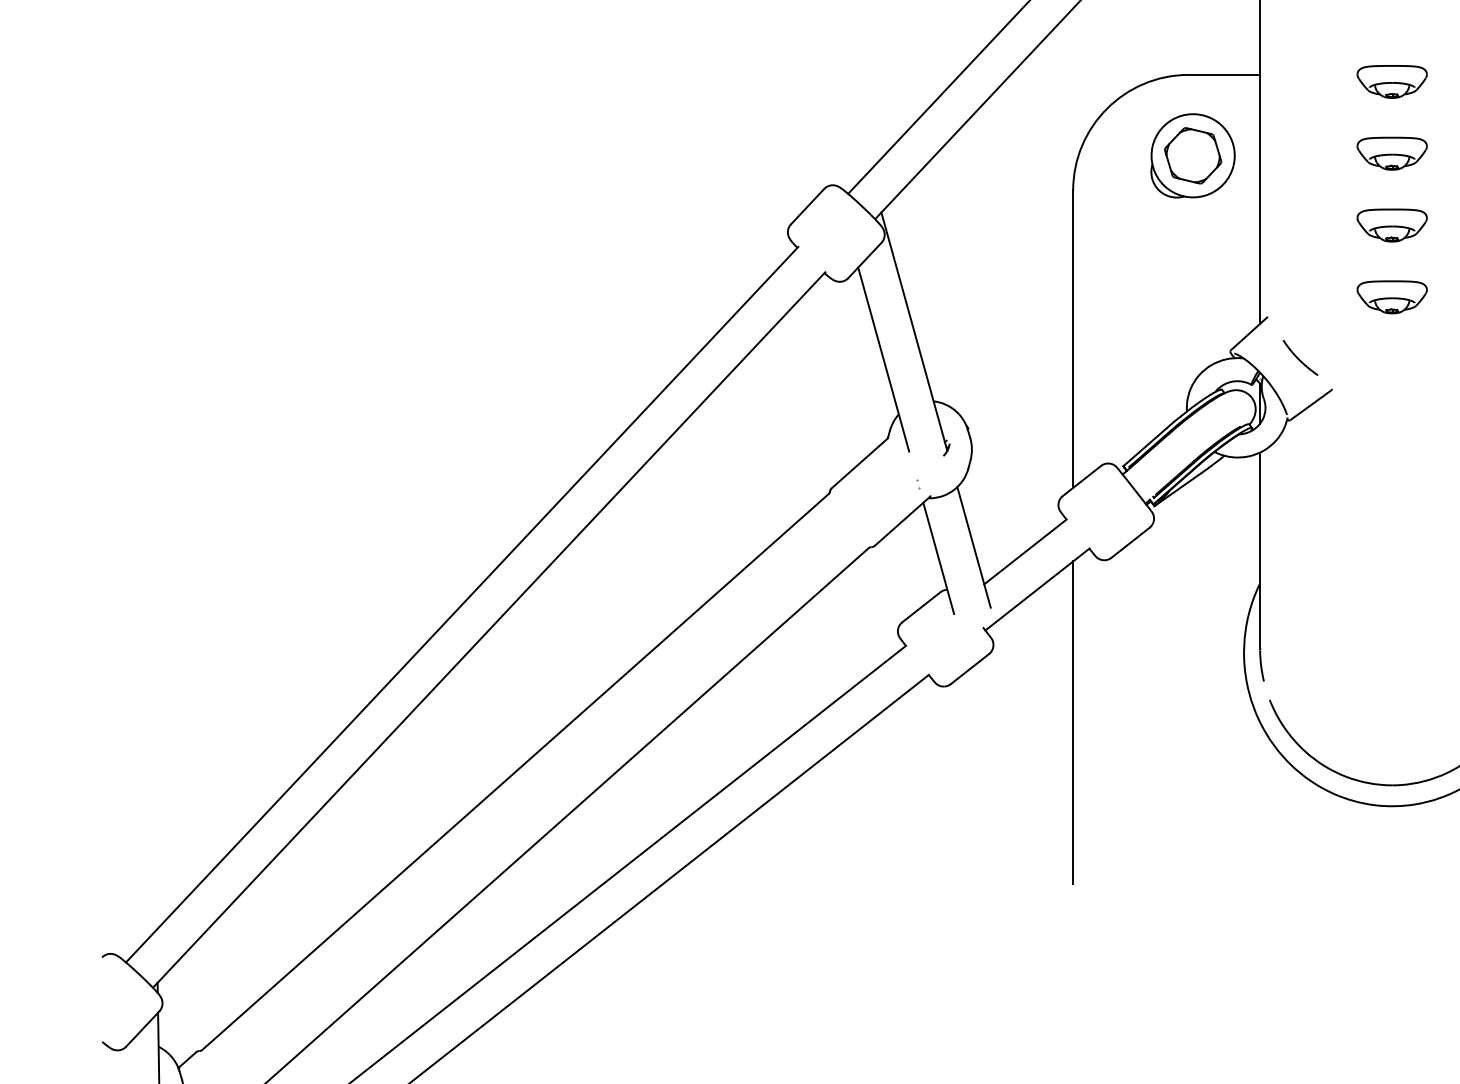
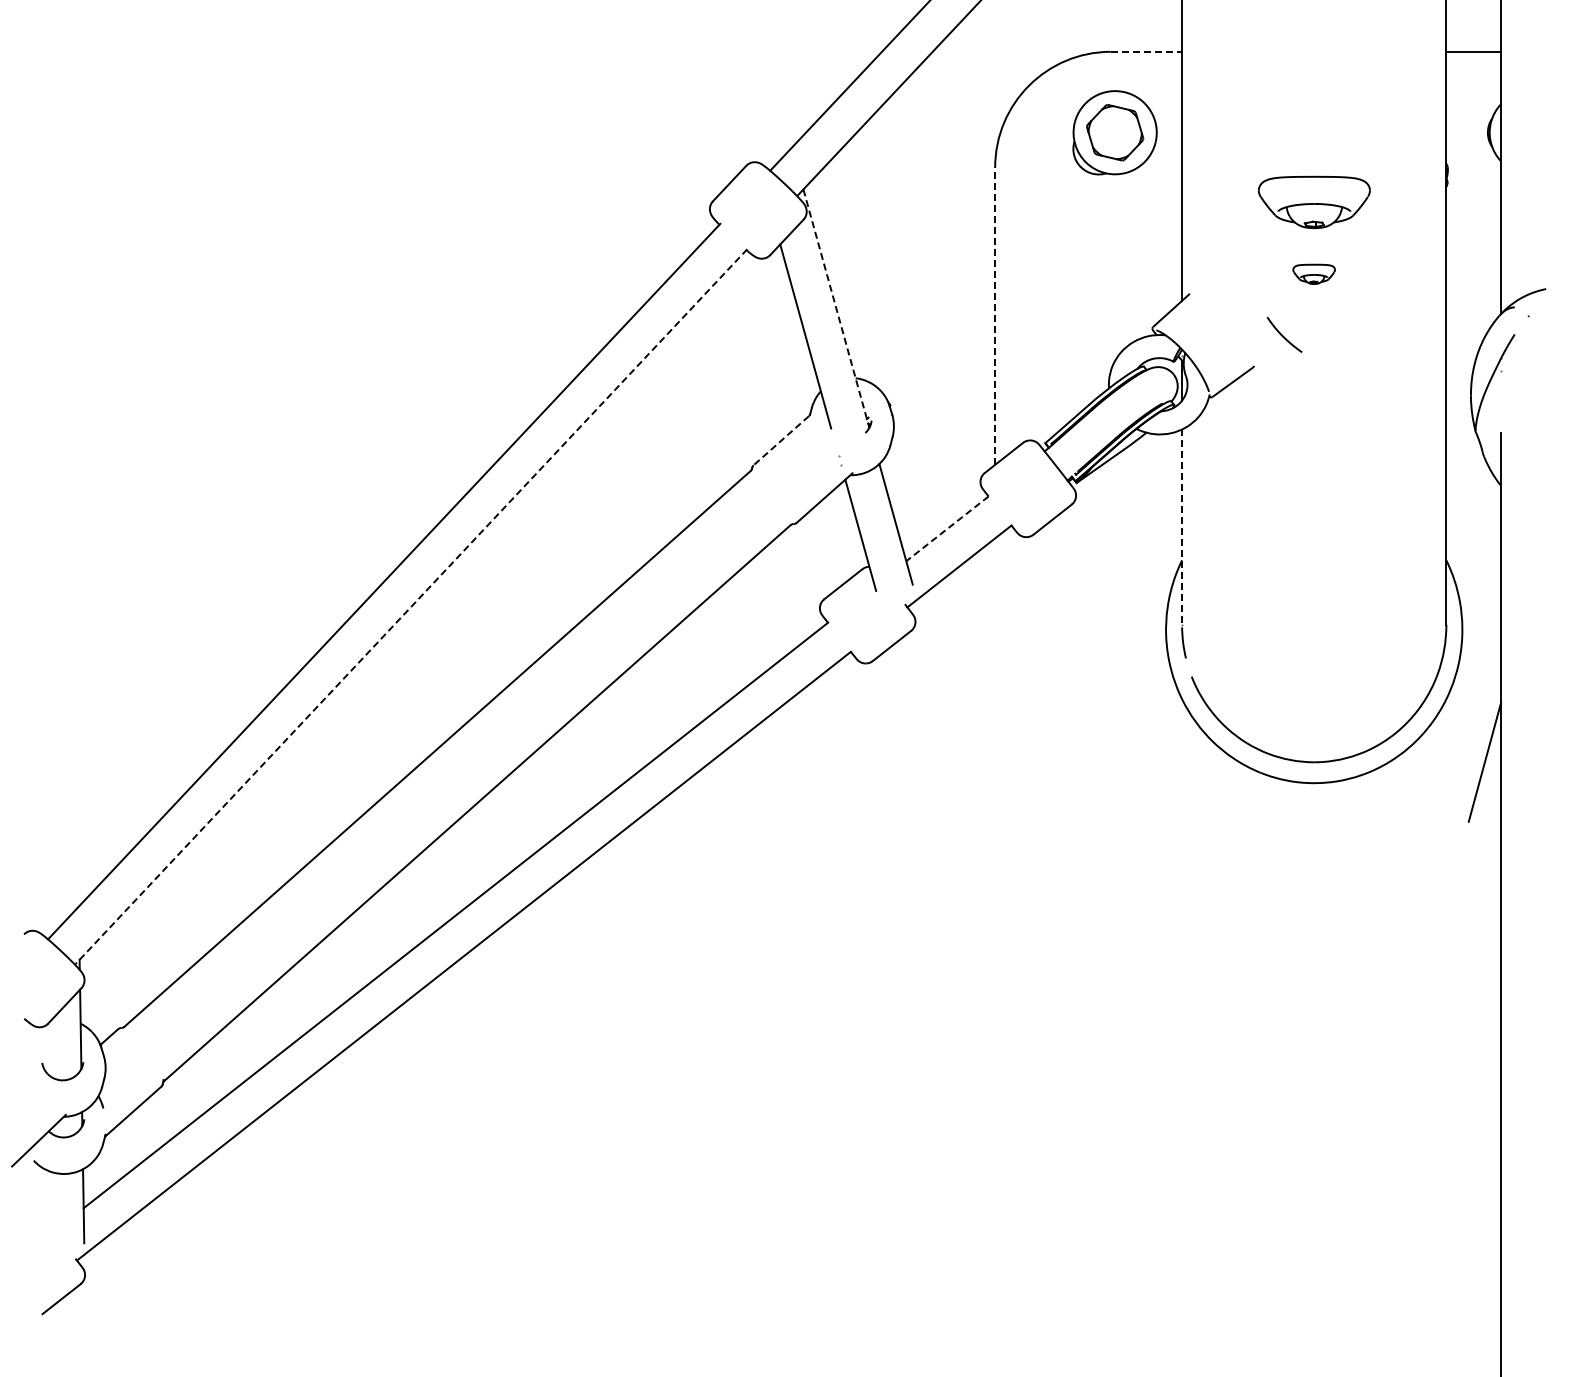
line: (1224, 74) -> (1146, 51), solid -> dashed
part: (1391, 81) -> (1313, 58), removed
part: (1391, 153) -> (1313, 130), removed
part: (1391, 225) -> (1313, 202), size x1.6
part: (1391, 297) -> (1313, 274), size x0.6
line: (914, 331) -> (836, 308), solid -> dashed
line: (1073, 339) -> (995, 316), solid -> dashed
part: (1300, 357) -> (1284, 334), moved
line: (859, 463) -> (781, 440), solid -> dashed
line: (1260, 550) -> (1182, 527), solid -> dashed
line: (1025, 552) -> (947, 529), solid -> dashed
line: (489, 630) -> (411, 607), solid -> dashed
line: (1073, 722) -> (995, 699), removed

